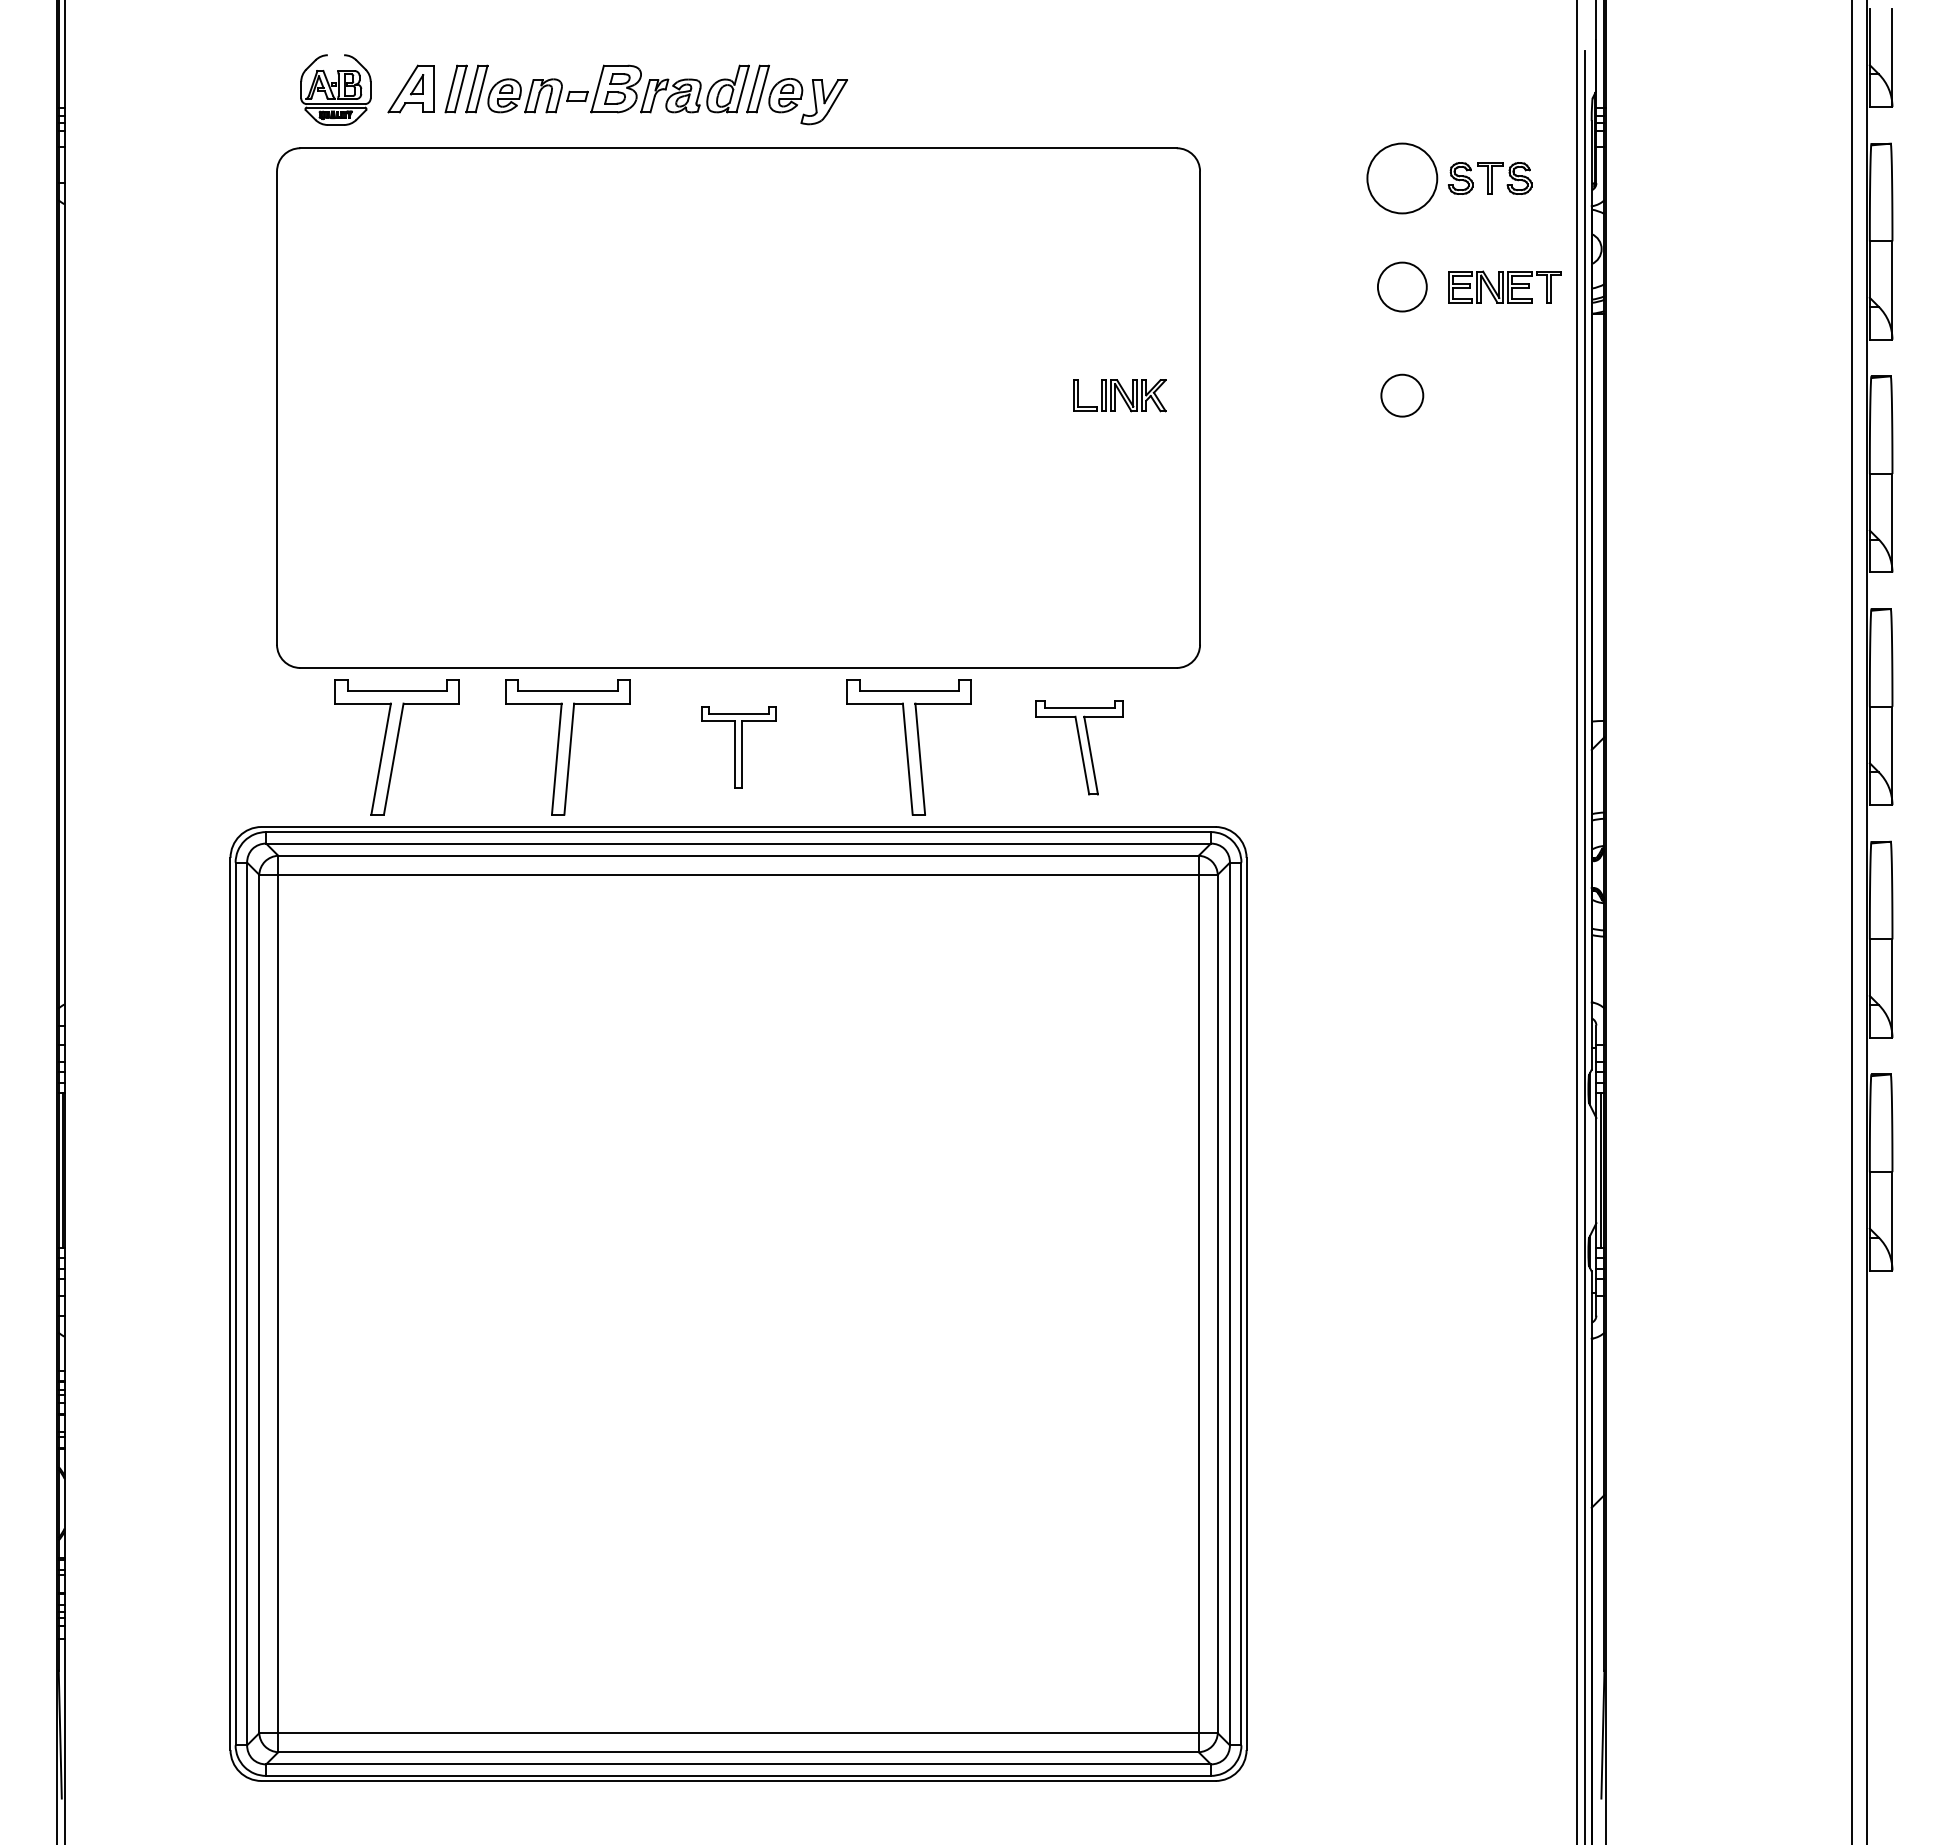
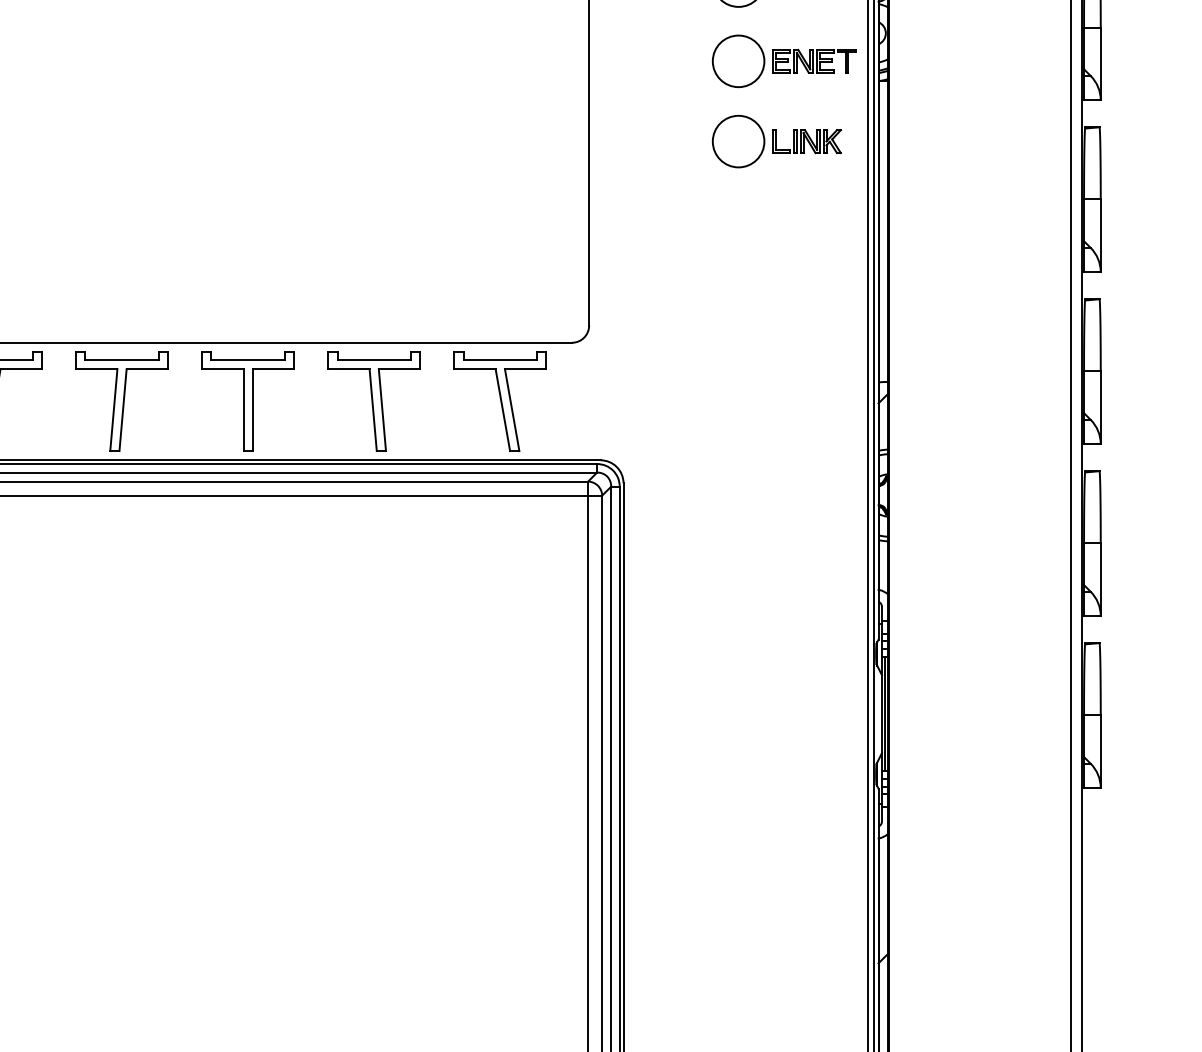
circle: (1402, 286) -> (738, 60), size x1.43
part: (1119, 395) -> (806, 141), moved
circle: (1402, 395) -> (738, 141), size x1.67
part: (738, 747) -> (248, 401), size x1.67
part: (1079, 747) -> (500, 401), size x1.43

